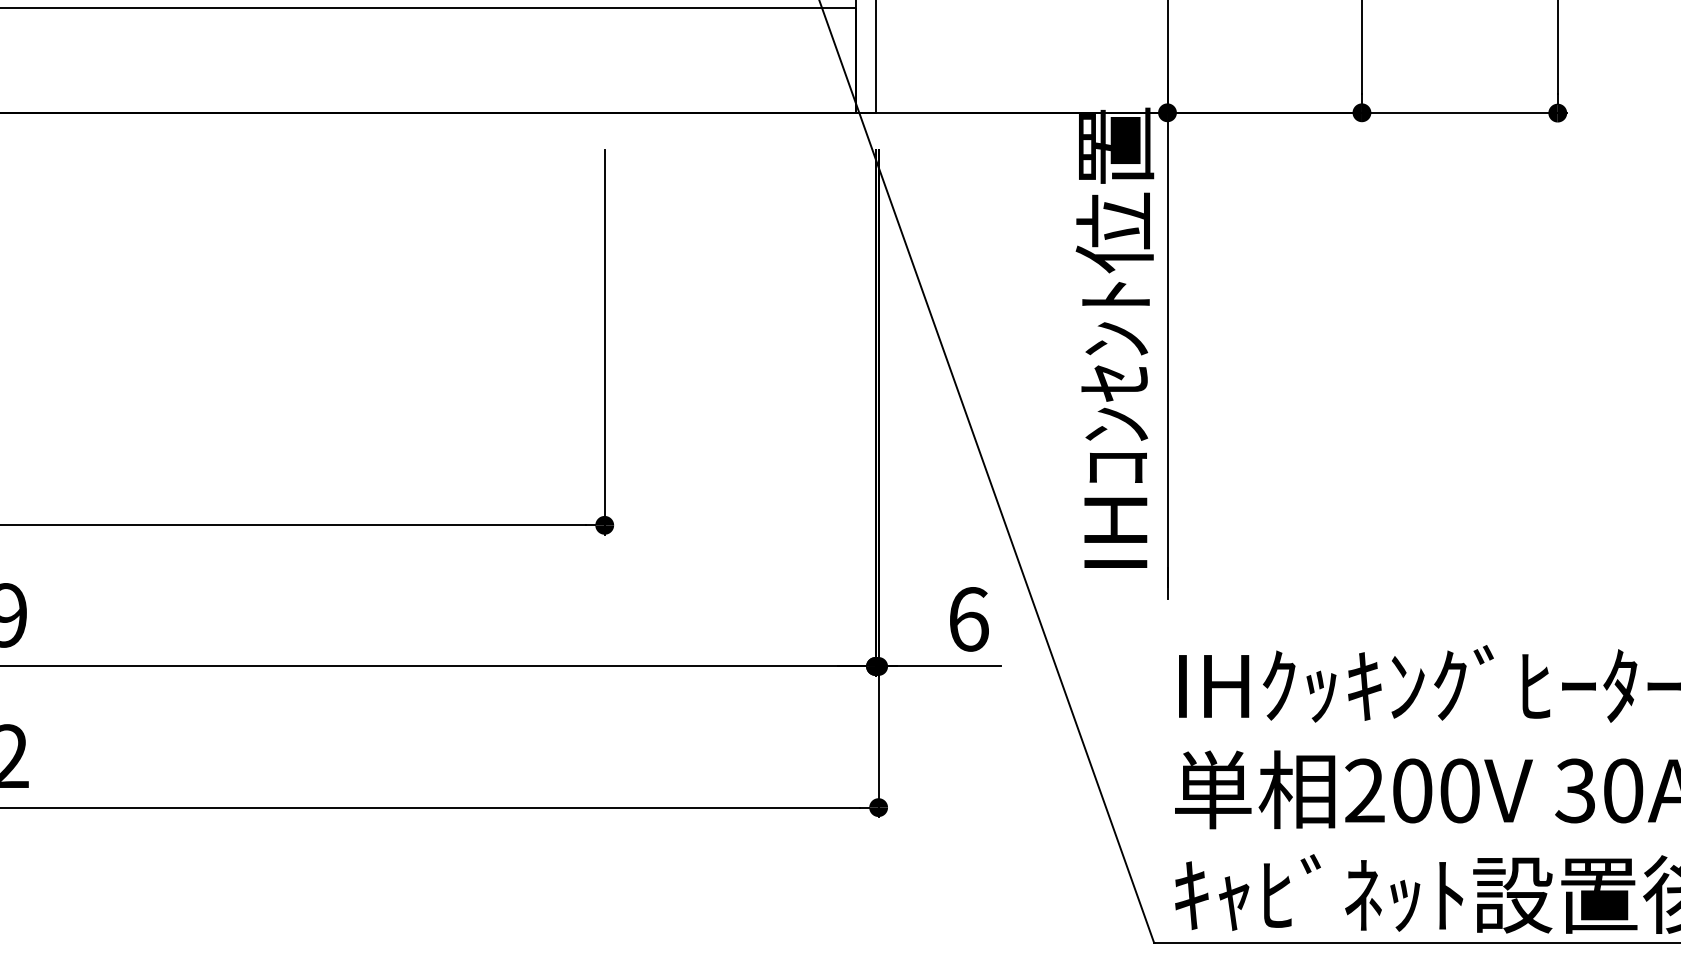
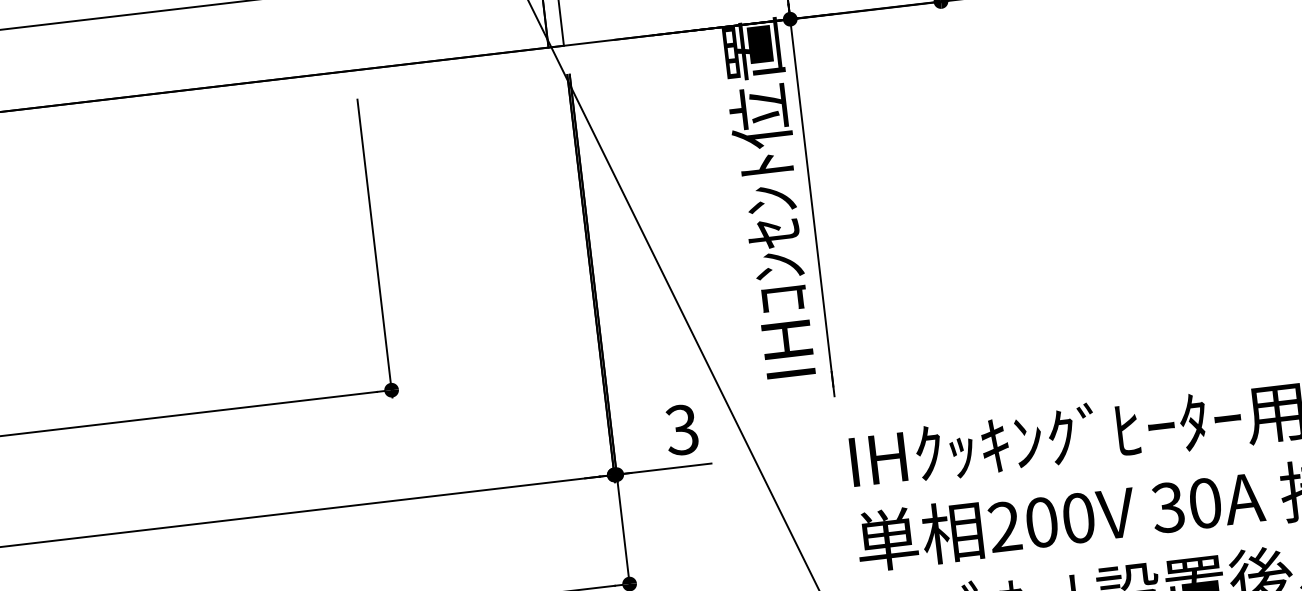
text: (968, 619) -> (682, 430), 6 -> 3

